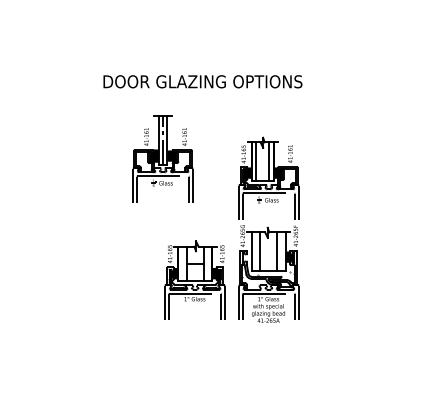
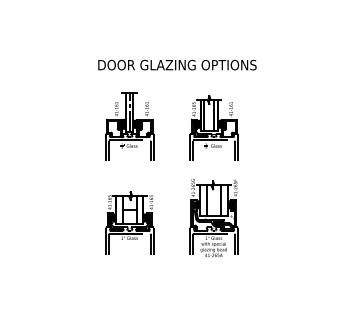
text: (202, 81) -> (177, 64), moved
part: (268, 177) -> (213, 127), moved
fill: (246, 256) -> (196, 204), added
part: (194, 279) -> (129, 222), moved

